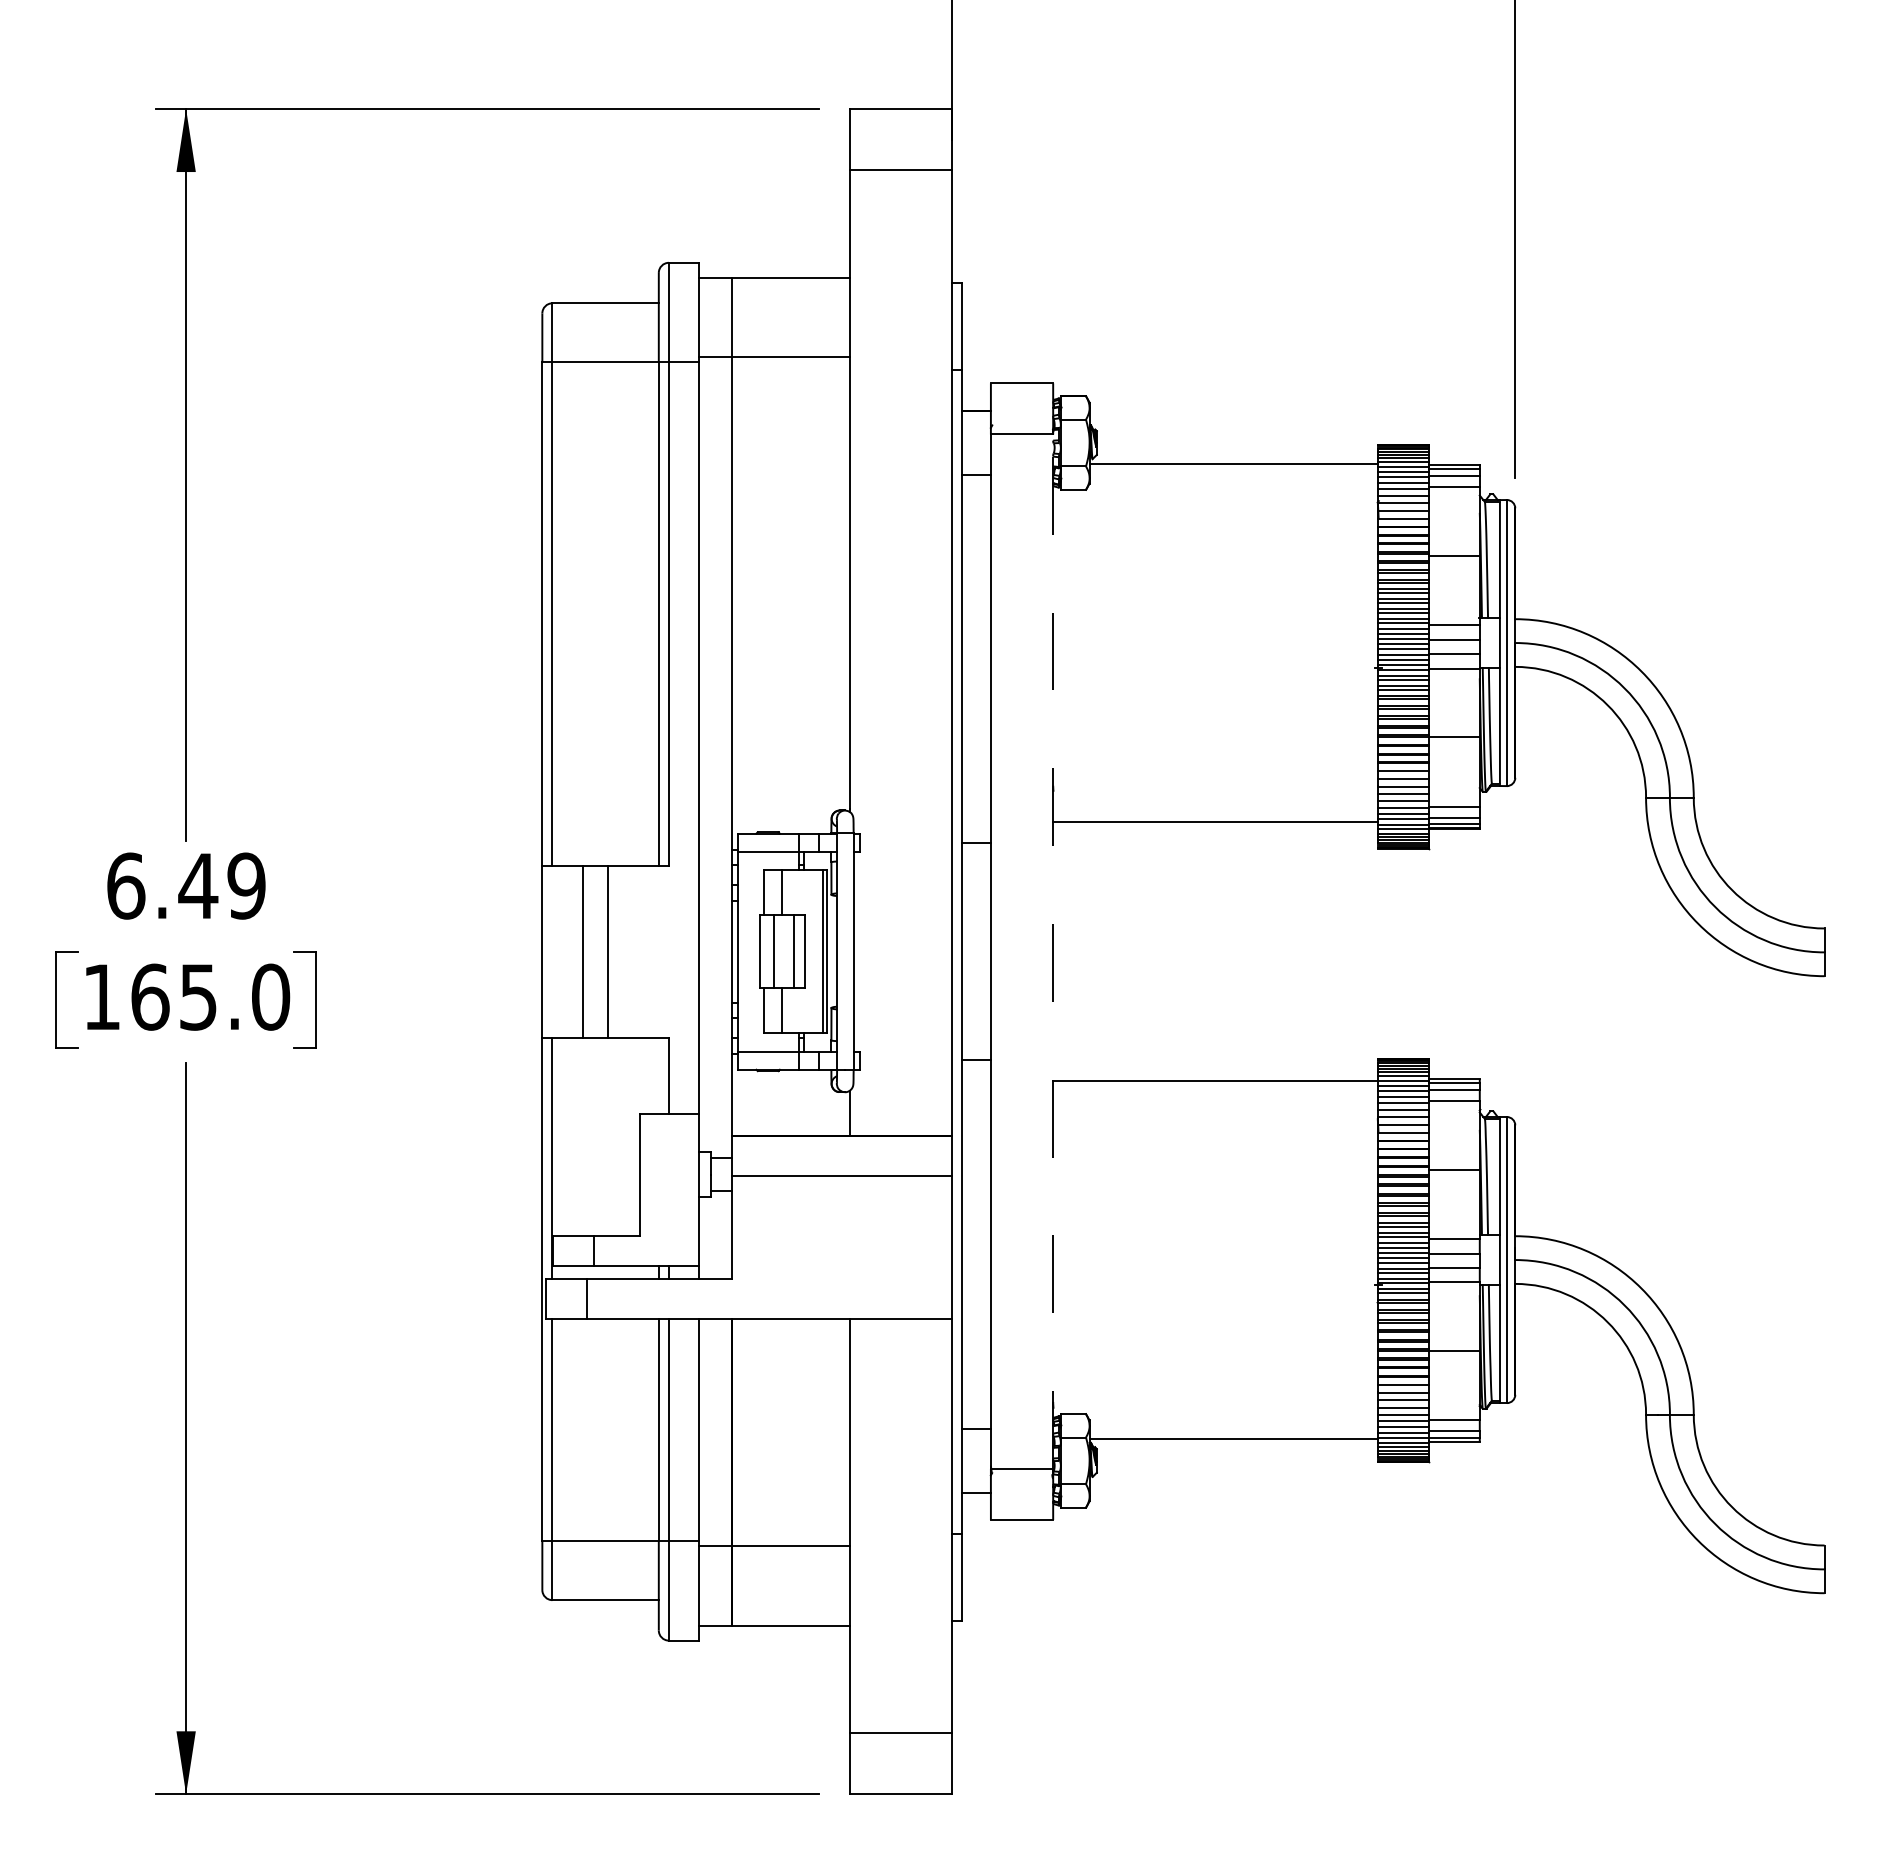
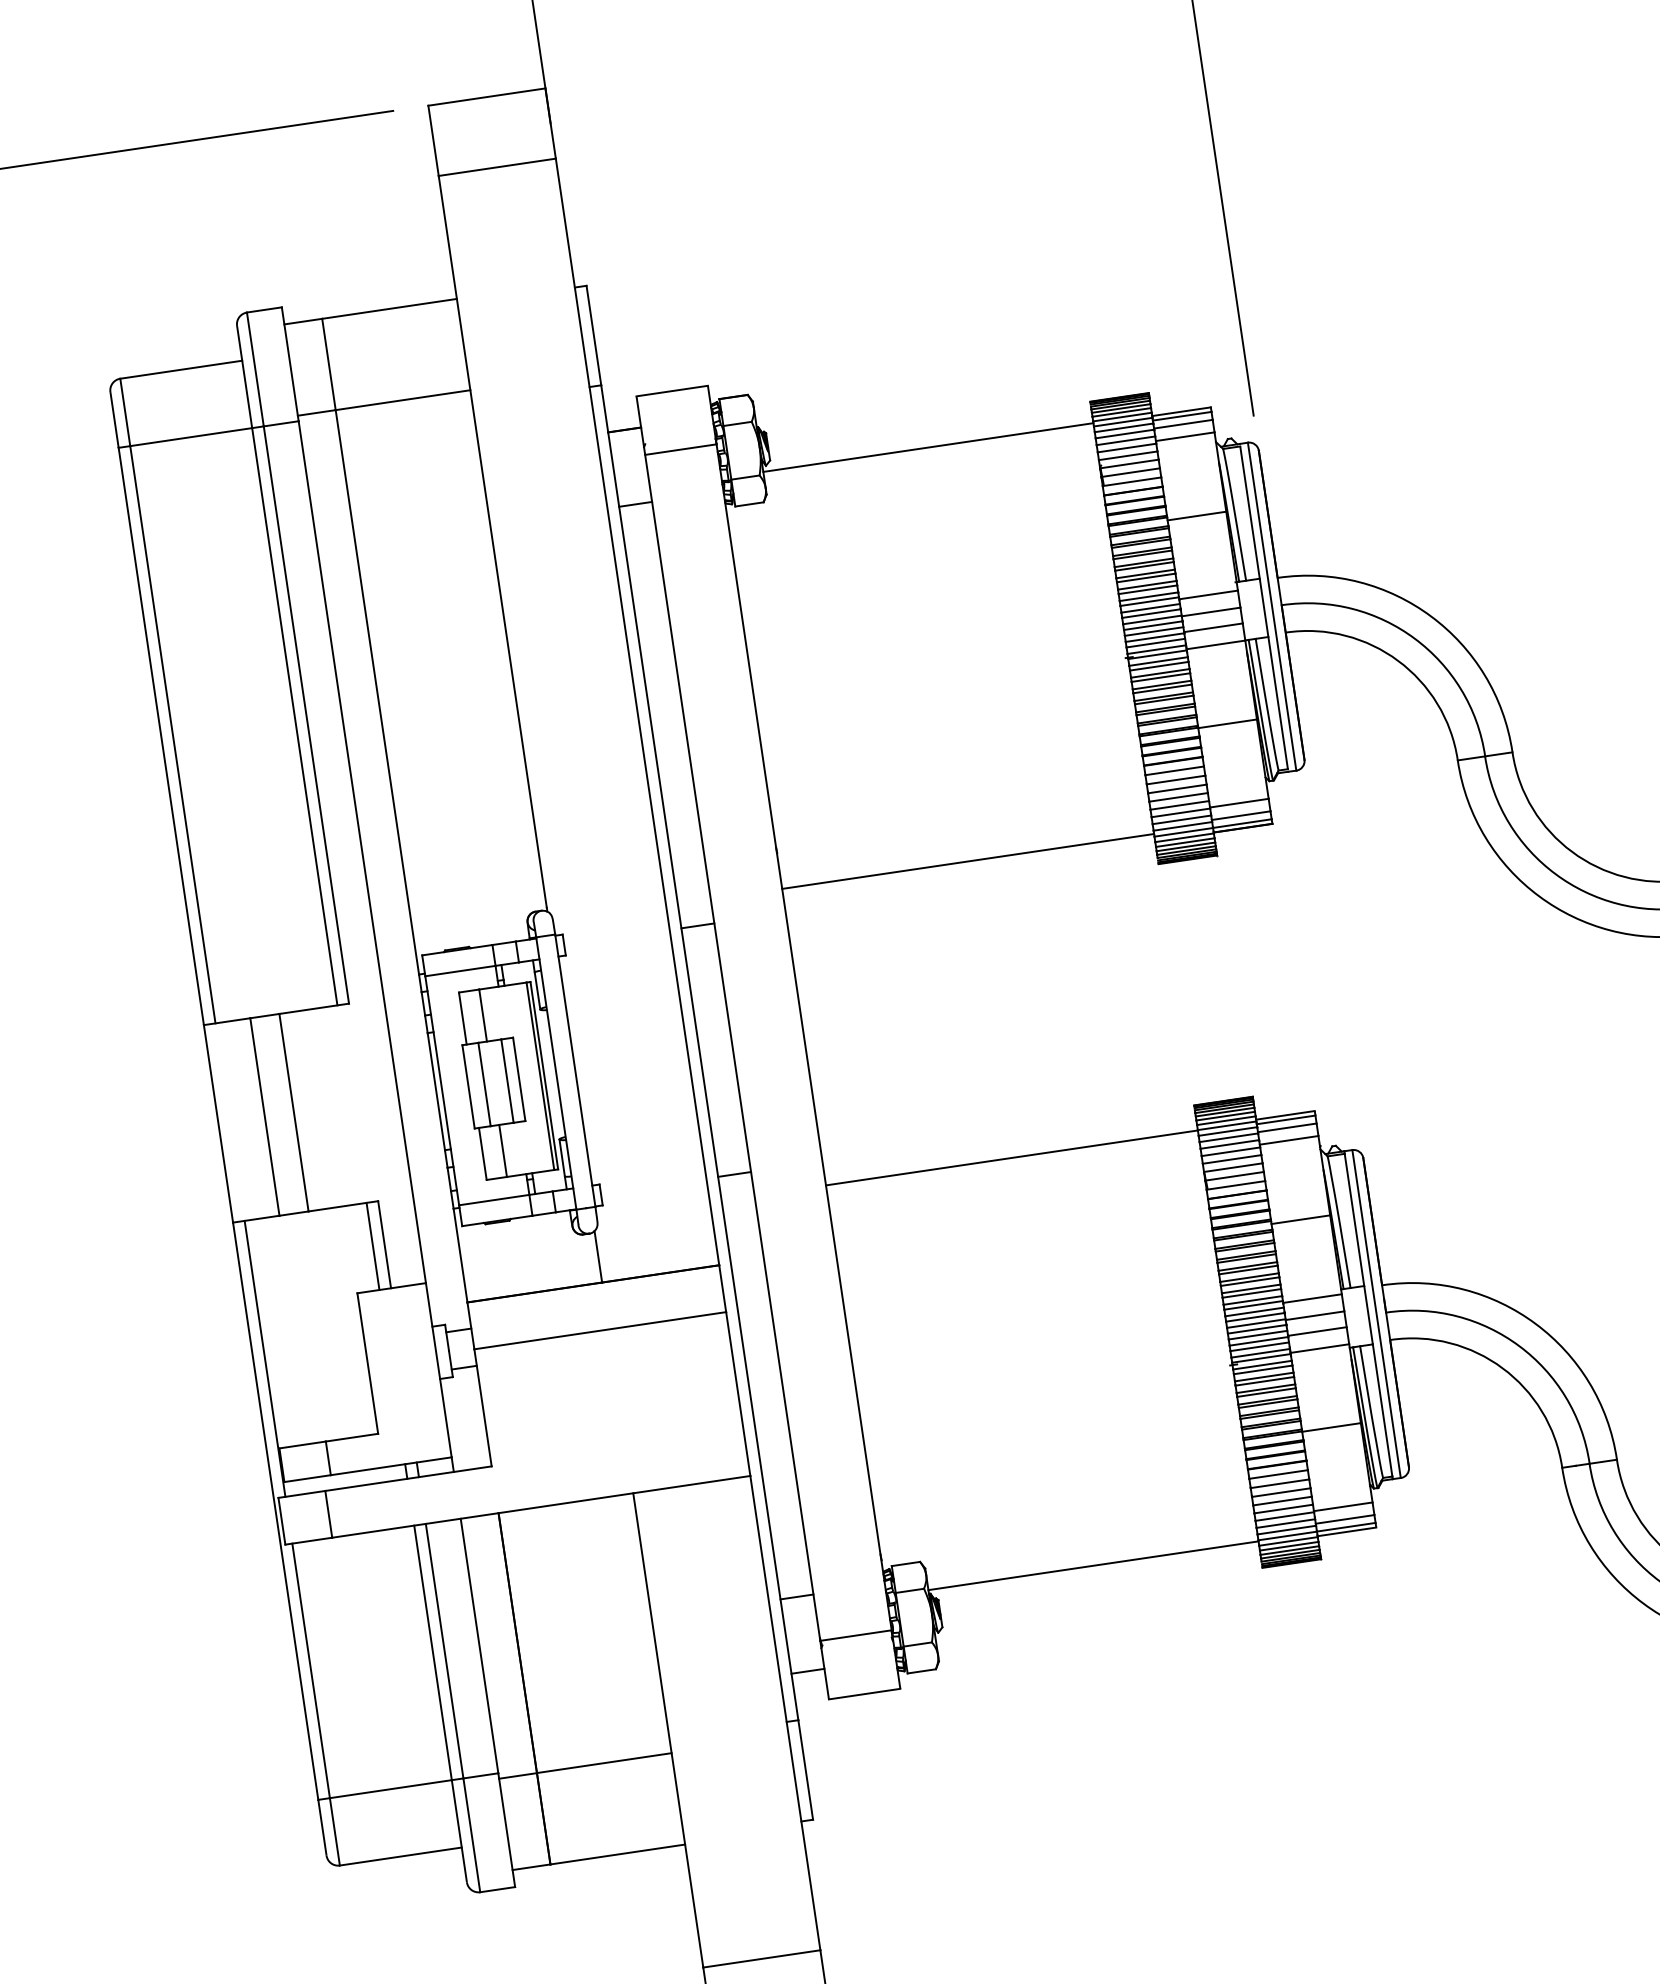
line: (1053, 951) -> (804, 1037), dashed -> solid
line: (658, 1075) -> (372, 1246), added

